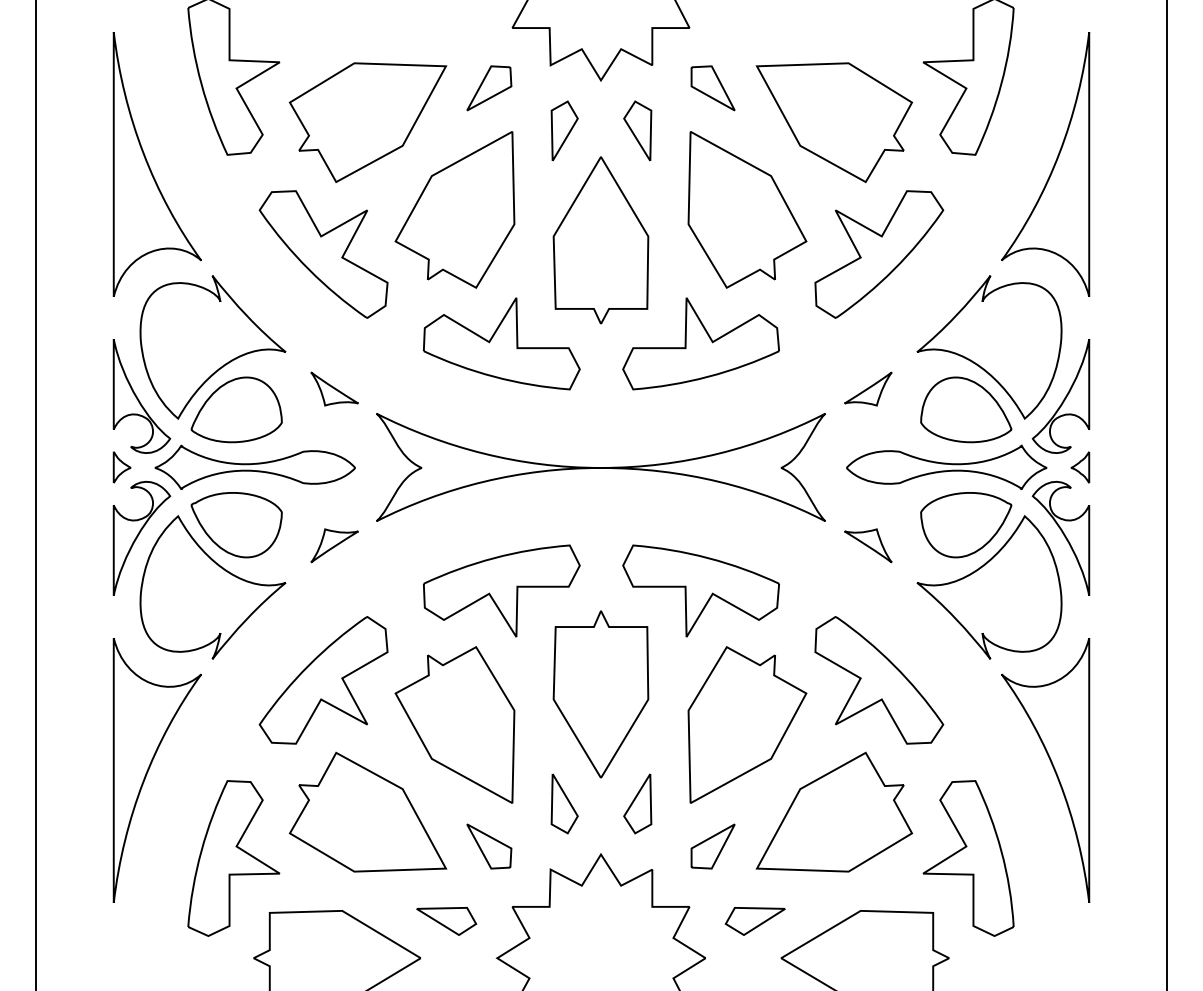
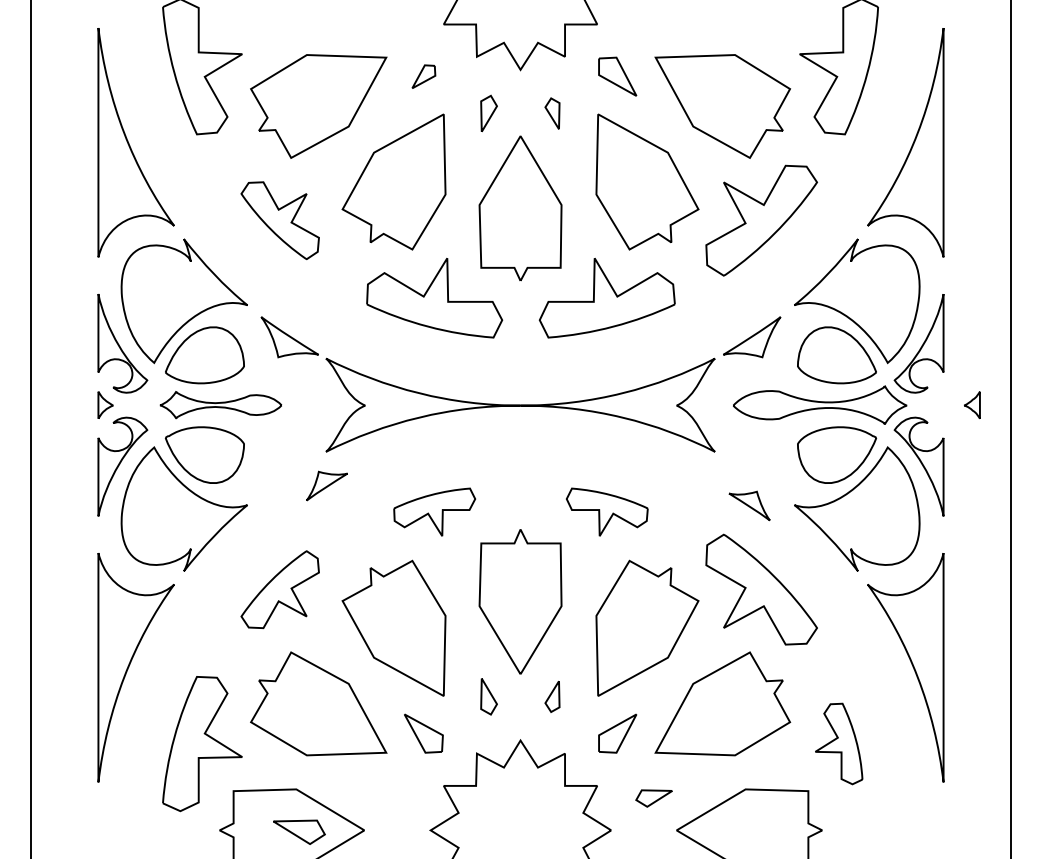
part: (489, 88) -> (423, 76), size x0.6
part: (564, 130) -> (488, 113), size x0.7
part: (637, 130) -> (552, 113), size x0.6
part: (323, 254) -> (280, 220), size x0.7
part: (334, 388) -> (289, 336), size x1.4
part: (868, 388) -> (752, 336), size x1.4
part: (254, 466) -> (220, 404), size x0.7
part: (1080, 467) -> (972, 405), moved
part: (334, 545) -> (326, 485), moved
part: (868, 545) -> (749, 505), moved
part: (501, 590) -> (434, 511), size x0.6
part: (700, 590) -> (606, 511), size x0.6
part: (323, 680) -> (280, 589), size x0.7
part: (564, 803) -> (488, 696), size x0.7
part: (637, 803) -> (552, 696), size x0.6
part: (968, 858) -> (838, 744), size x0.6
part: (446, 921) -> (299, 832), moved
part: (754, 921) -> (653, 798), size x0.7

